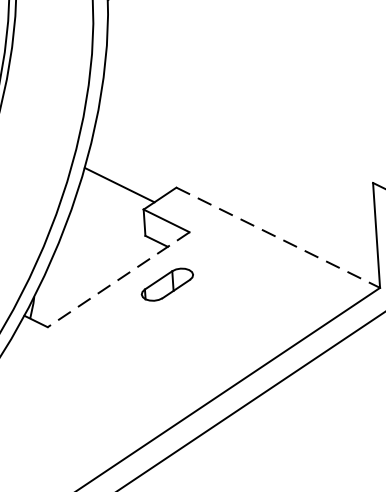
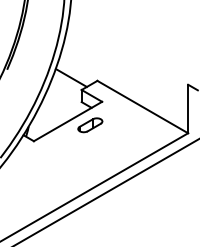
line: (279, 238) -> (143, 107), dashed -> solid
line: (117, 279) -> (67, 121), dashed -> solid

